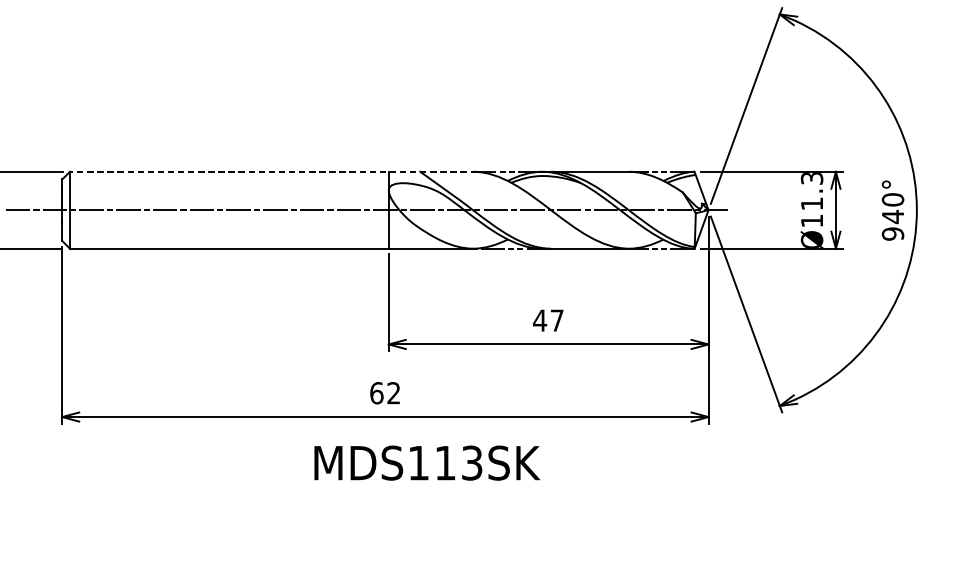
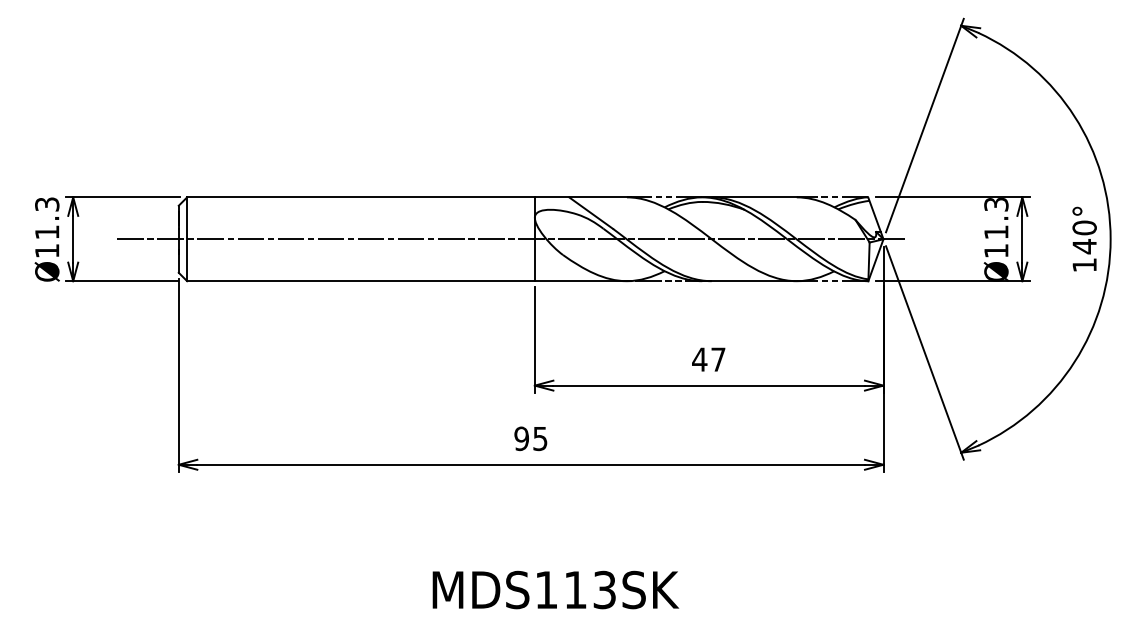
line: (273, 171) -> (409, 197), dashed -> solid
text: (892, 234) -> (1084, 265), 940° -> 140°
text: (384, 392) -> (530, 438), 62 -> 95
text: (427, 462) -> (555, 589), moved

